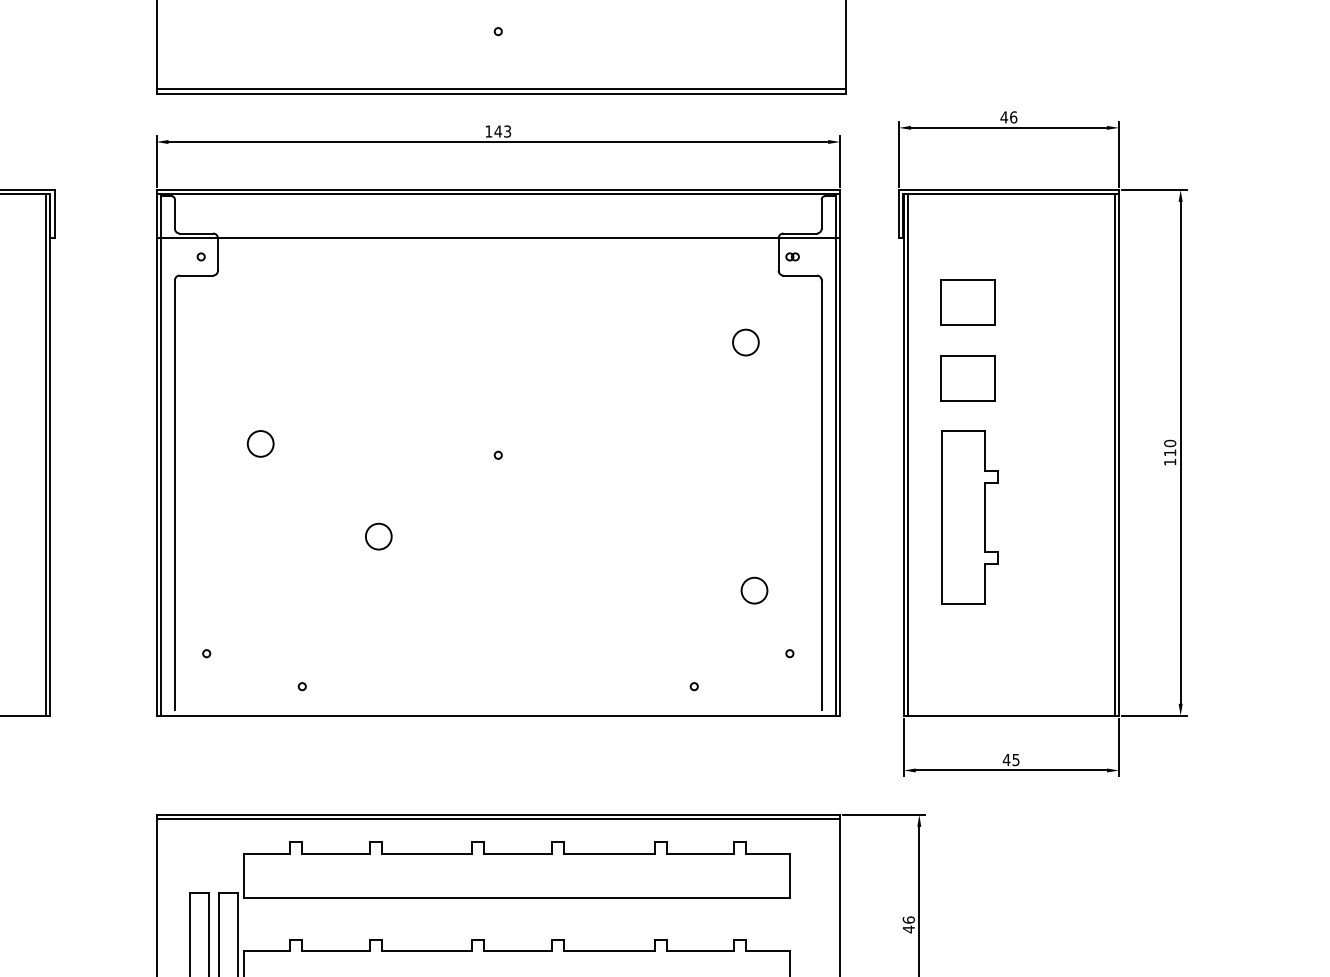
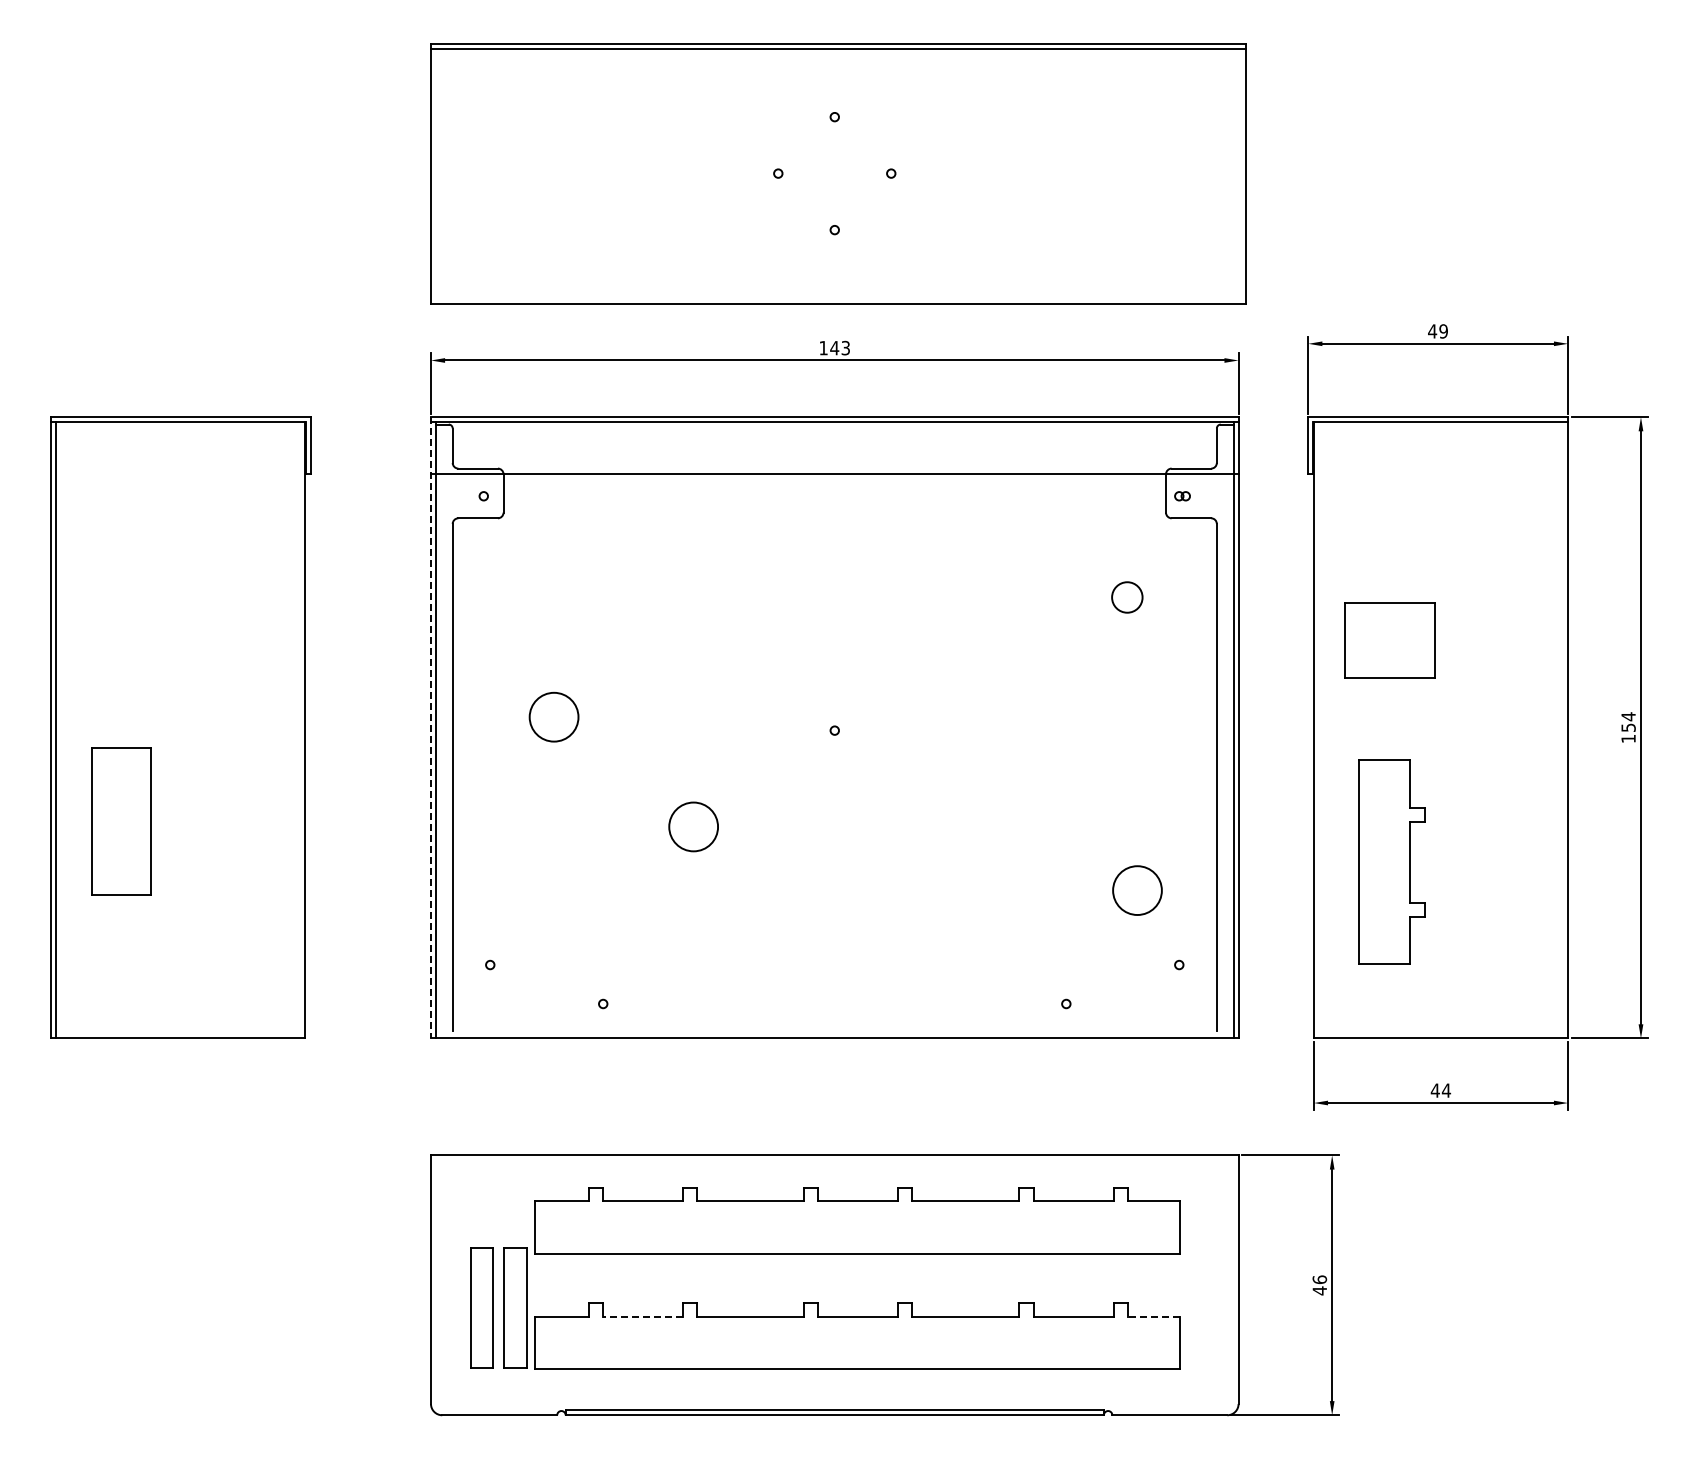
line: (500, 89) -> (837, 298), removed
text: (1013, 117) -> (1443, 331), 46 -> 49
part: (967, 302) -> (1389, 550), removed
part: (967, 379) -> (1389, 640), size x1.4
circle: (260, 443) -> (553, 716), size x1.6
text: (1170, 447) -> (1628, 721), 110 -> 154
line: (156, 452) -> (430, 727), solid -> dashed
line: (46, 455) -> (300, 730), removed
line: (908, 455) -> (1319, 730), removed
line: (1114, 455) -> (1562, 730), removed
part: (969, 516) -> (1391, 861), moved
circle: (378, 536) -> (693, 826), size x1.6
circle: (754, 590) -> (1137, 890), size x1.6
text: (1016, 759) -> (1446, 1090), 45 -> 44
line: (498, 819) -> (834, 1160), removed
line: (335, 951) -> (642, 1316), solid -> dashed
line: (768, 951) -> (1153, 1316), solid -> dashed

